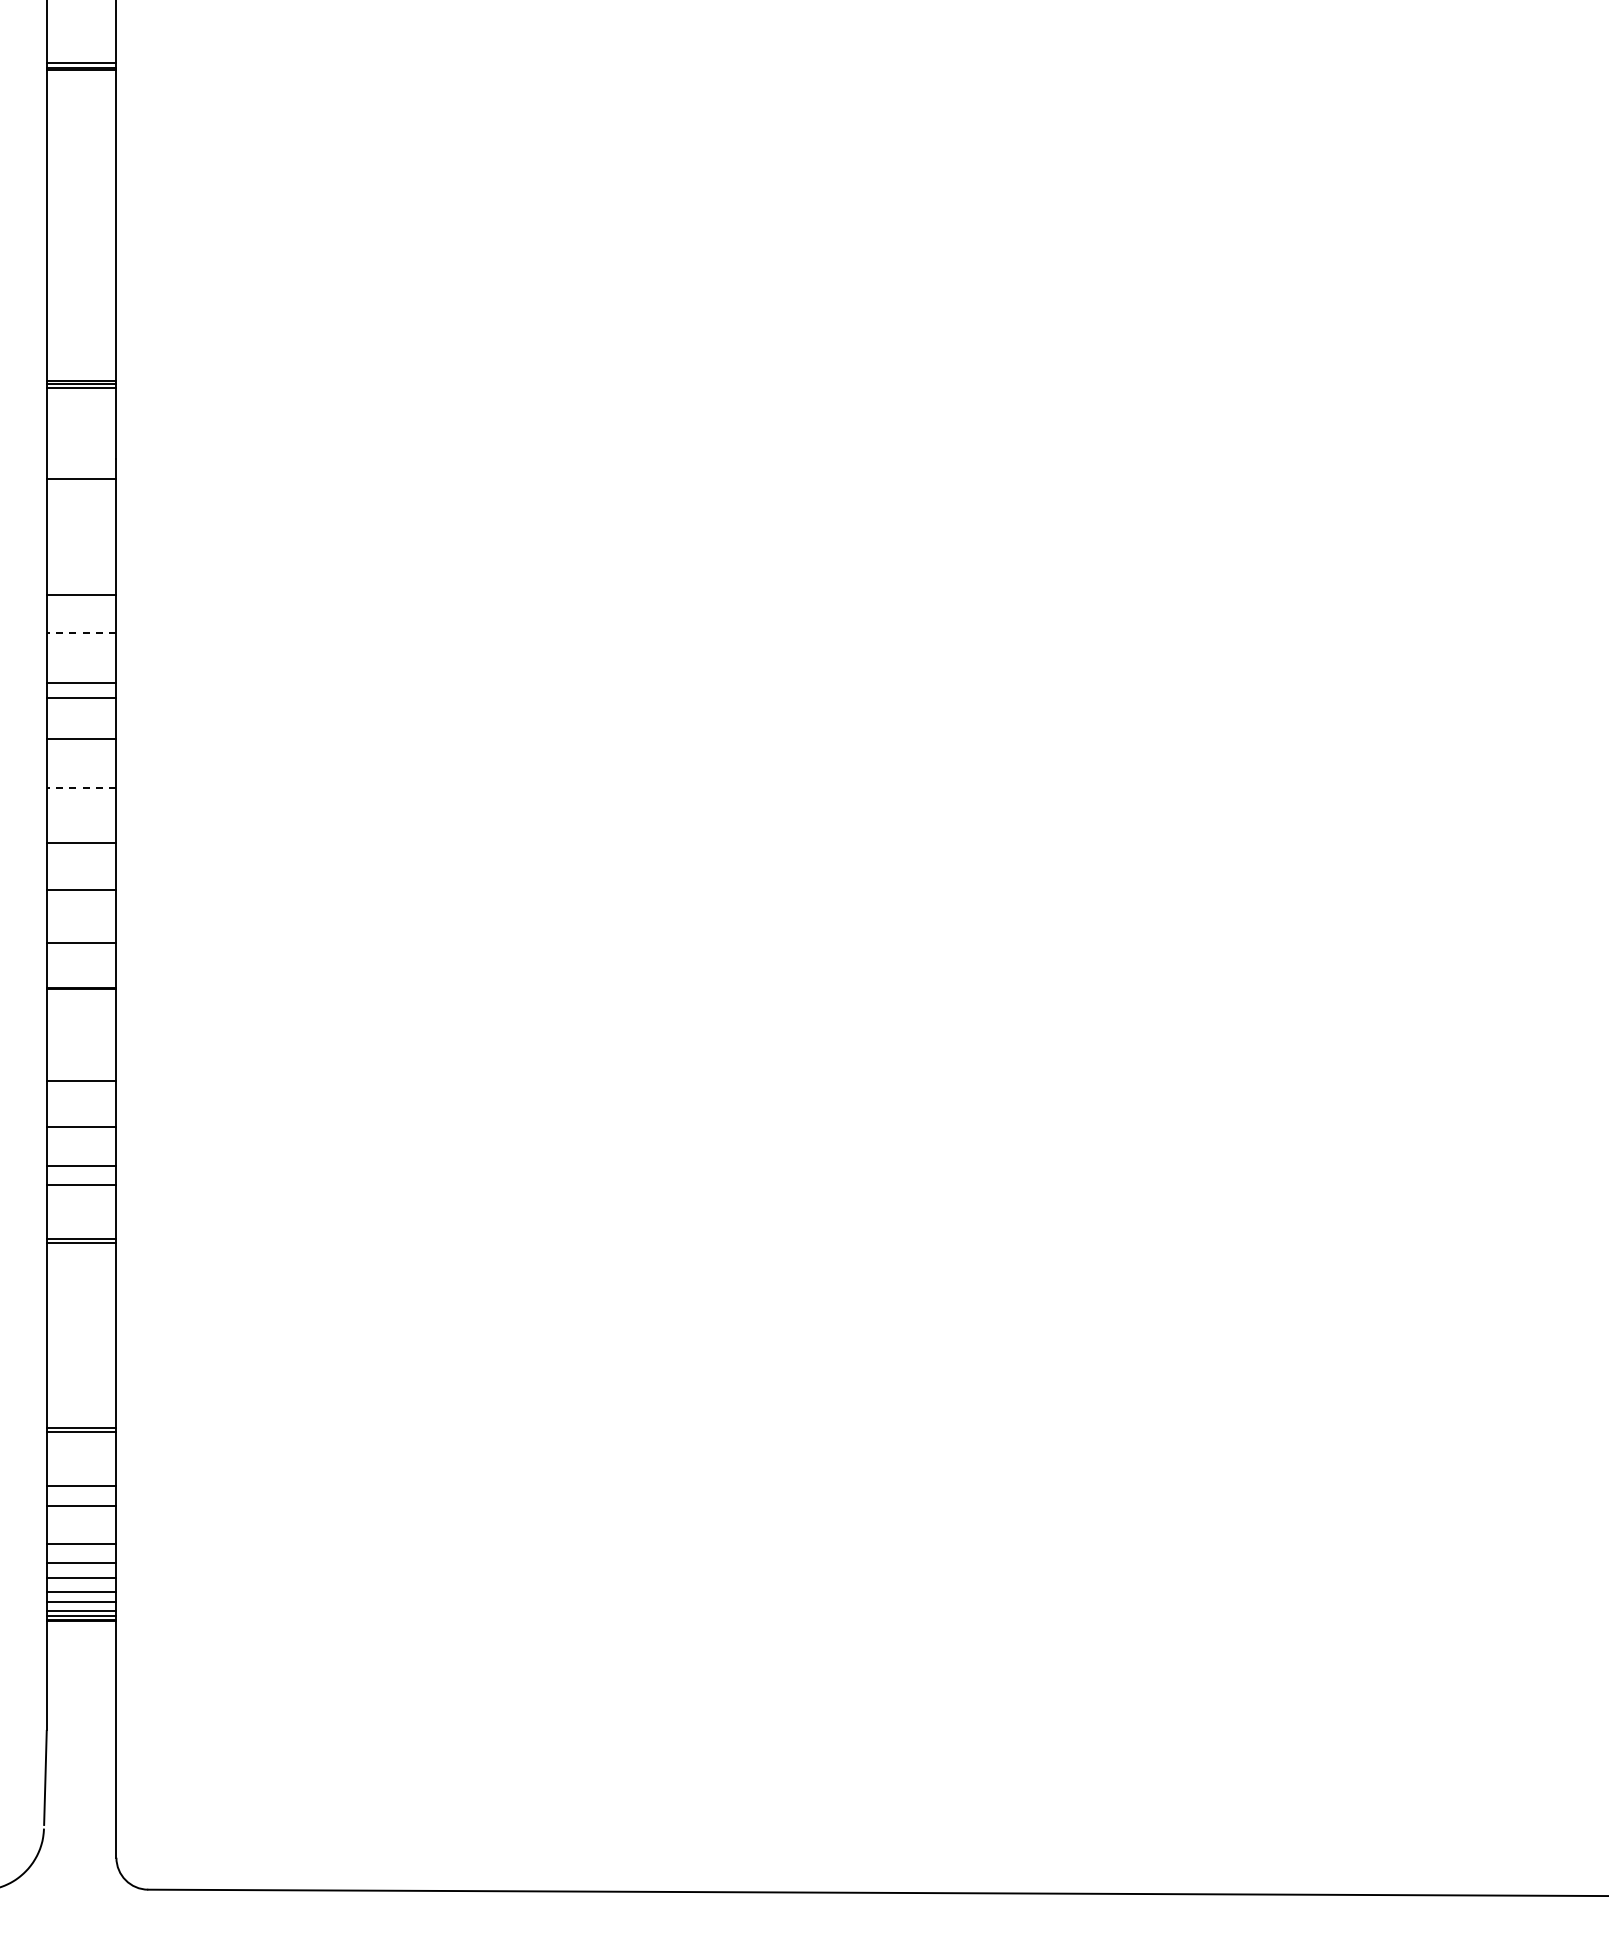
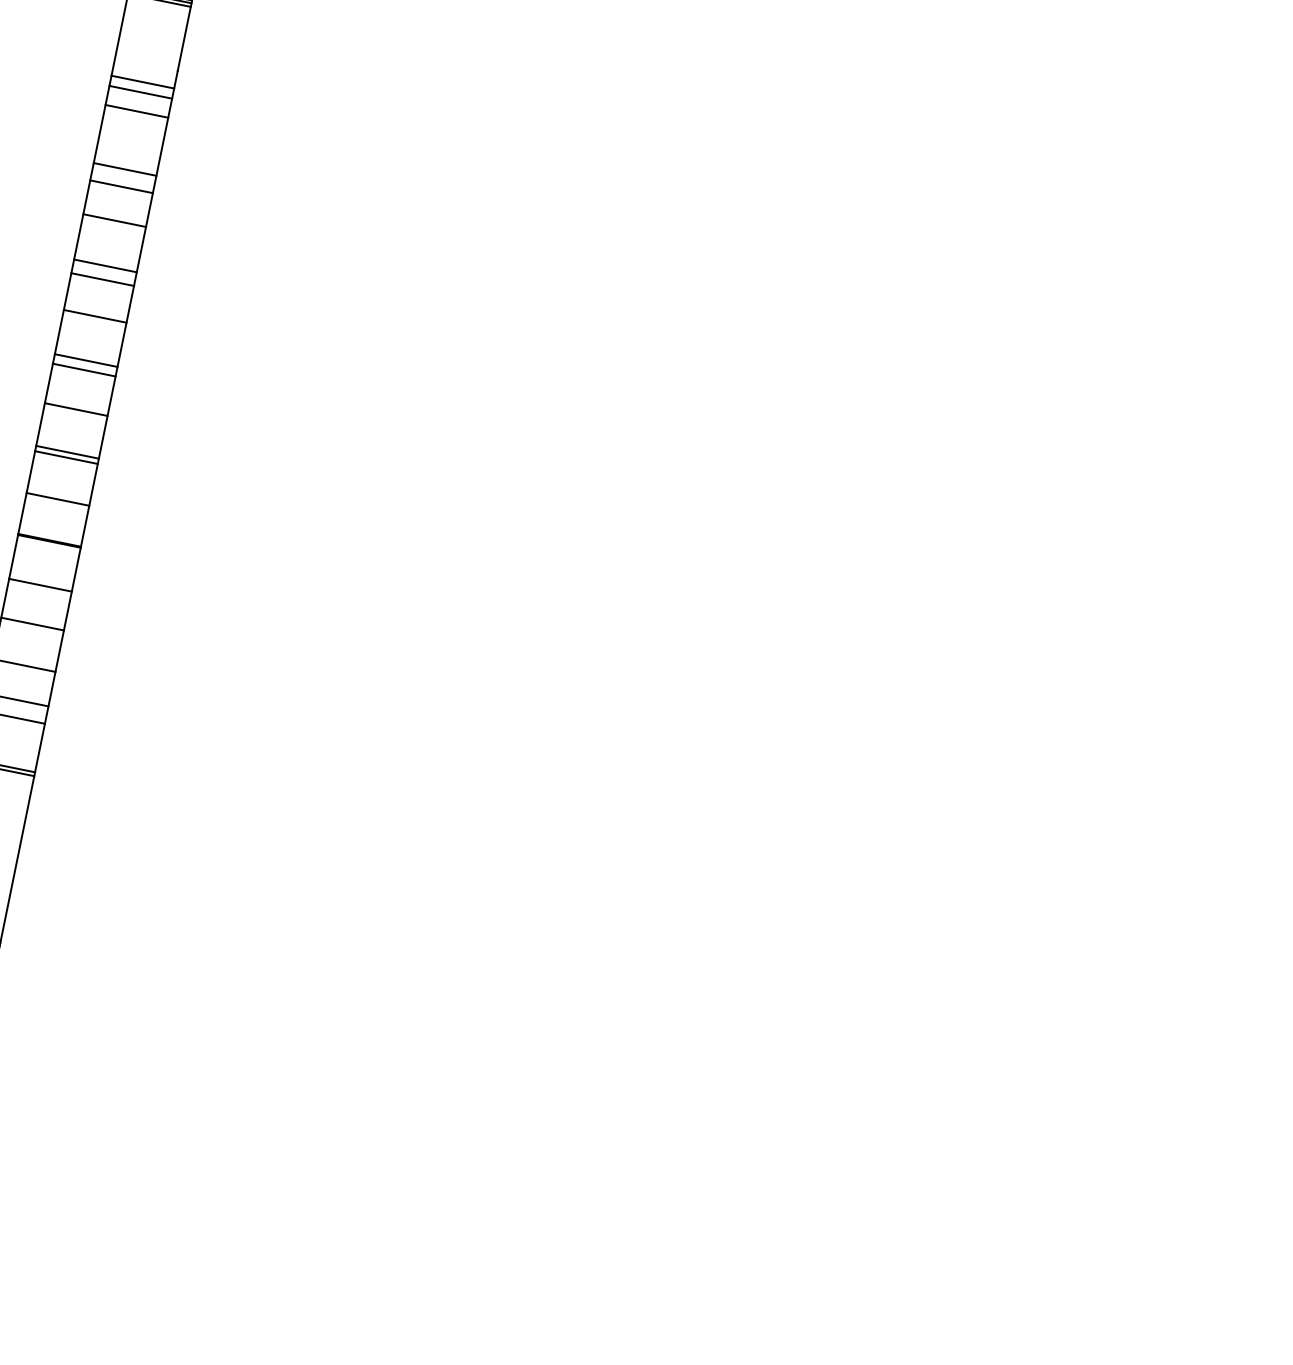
line: (81, 489) -> (140, 91), added
line: (81, 511) -> (136, 111), added
line: (81, 575) -> (125, 169), added
line: (81, 632) -> (114, 220), dashed -> solid
line: (81, 788) -> (86, 360), dashed -> solid
line: (81, 798) -> (84, 369), added
line: (81, 896) -> (66, 457), added
line: (81, 1038) -> (40, 585), added

